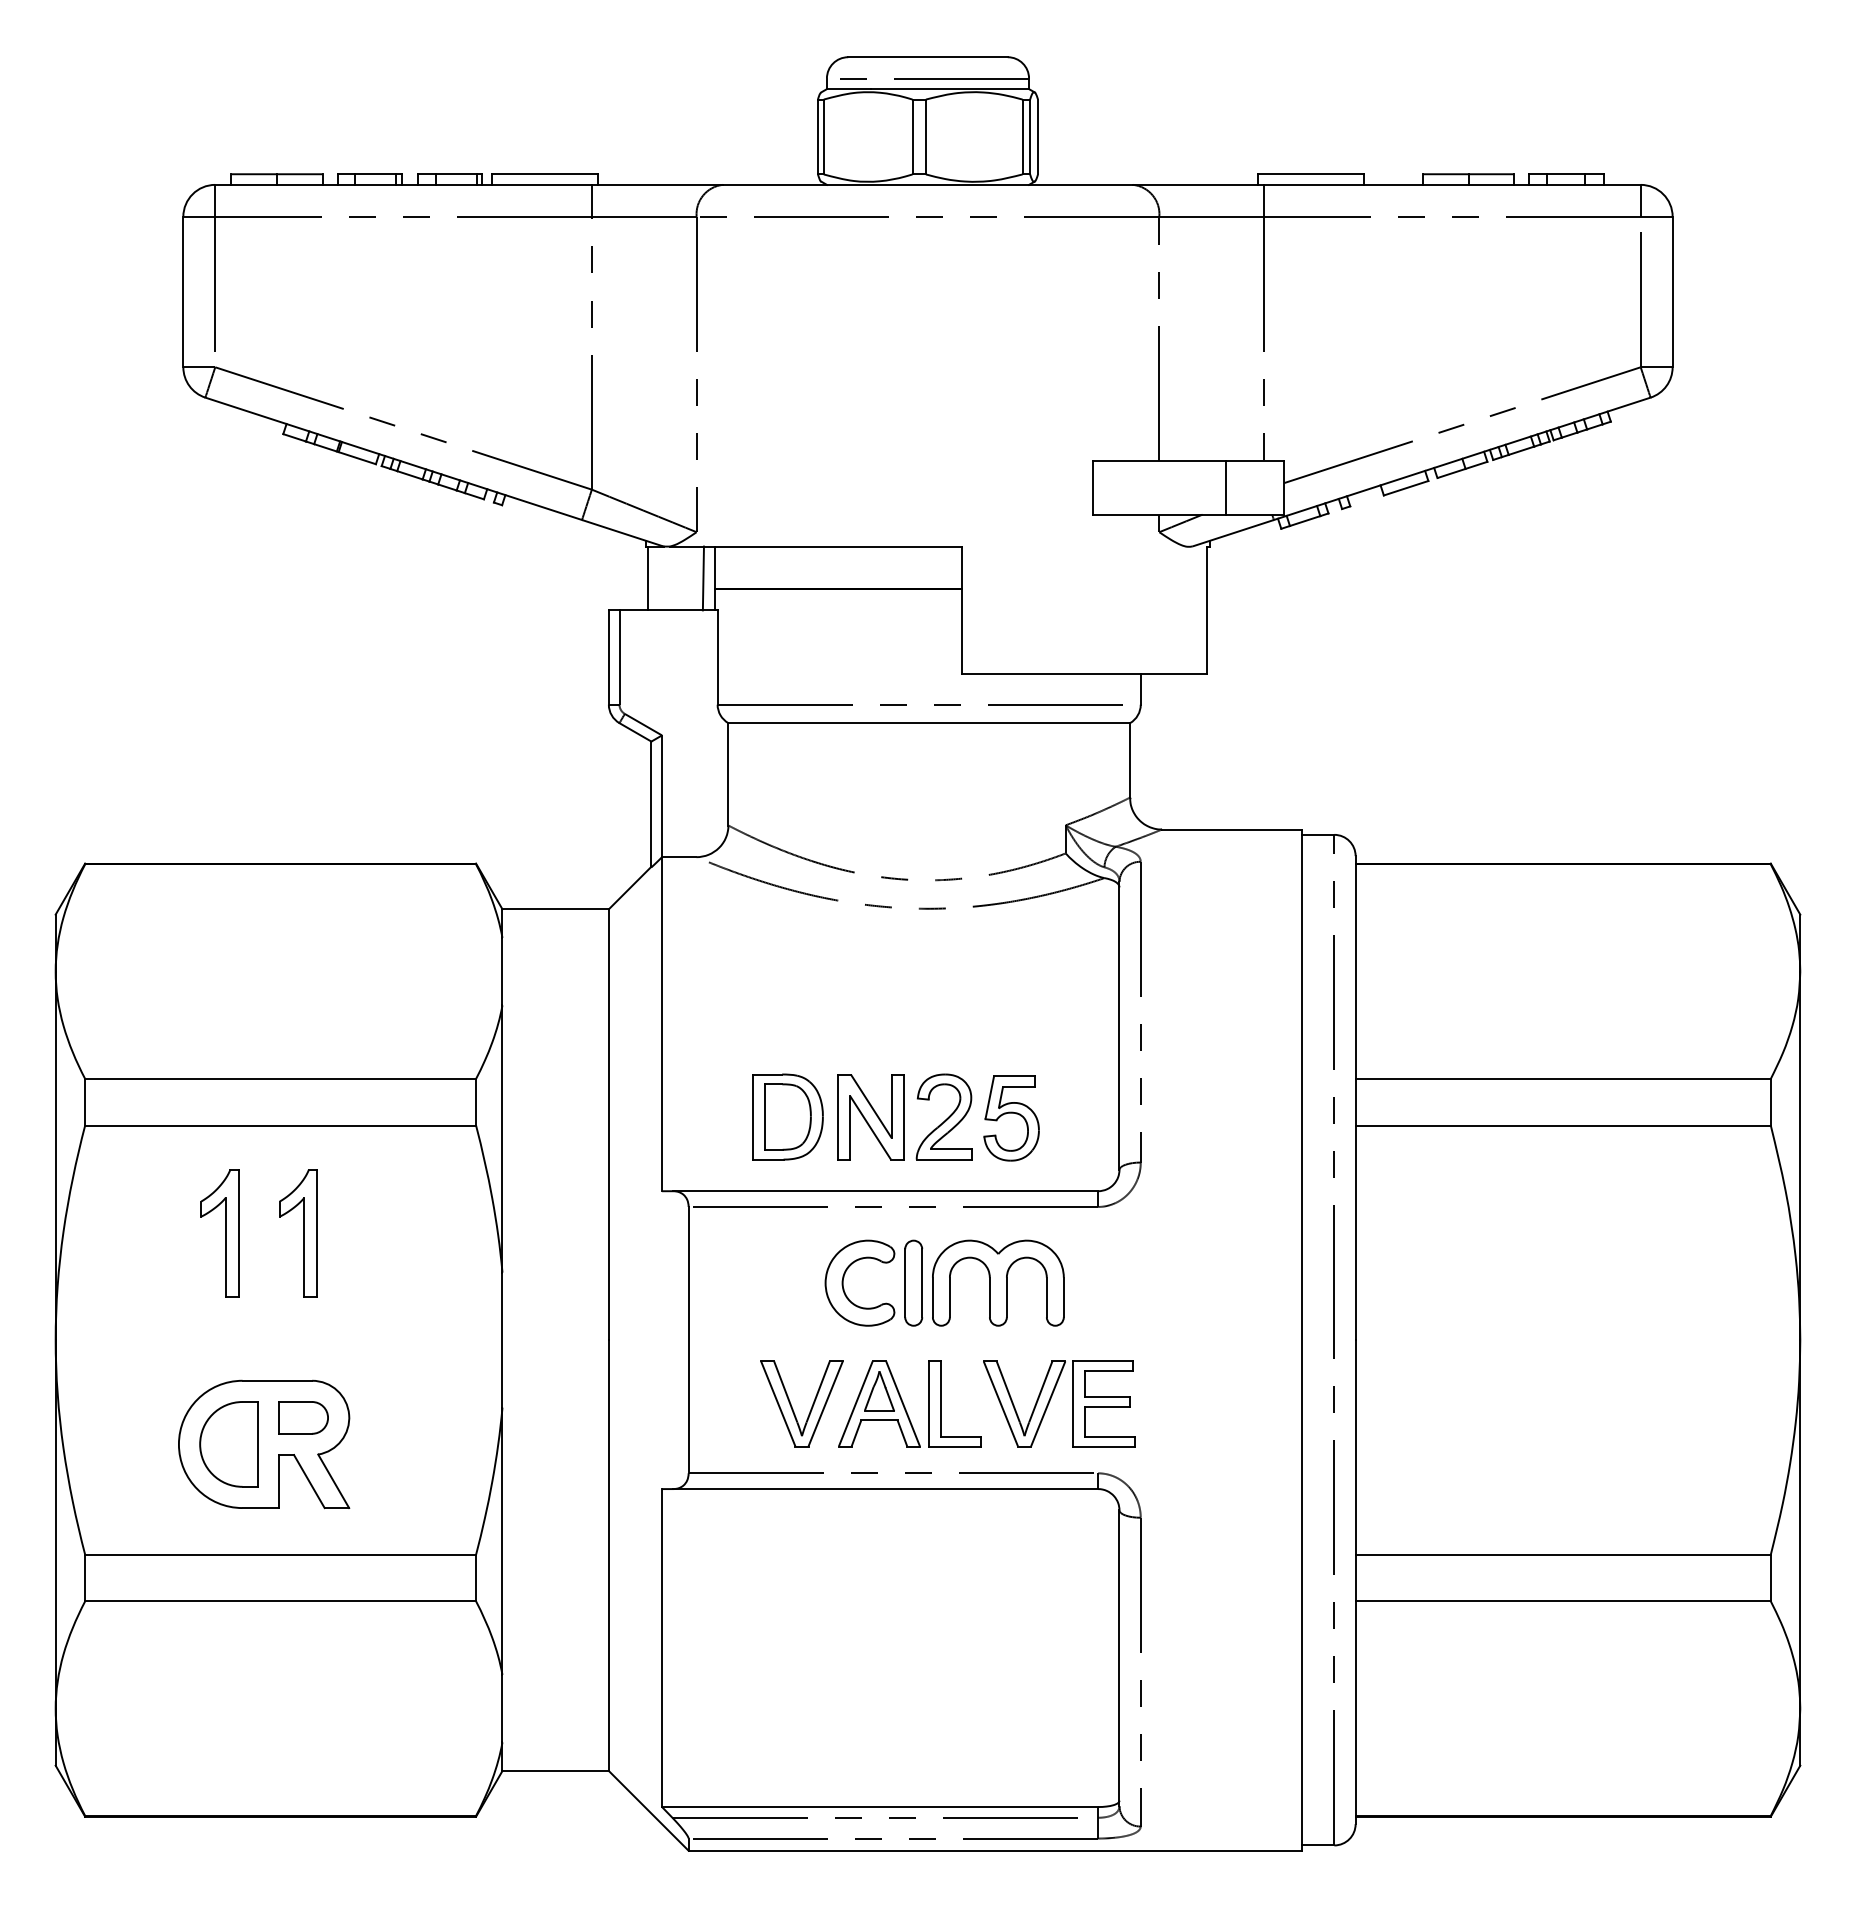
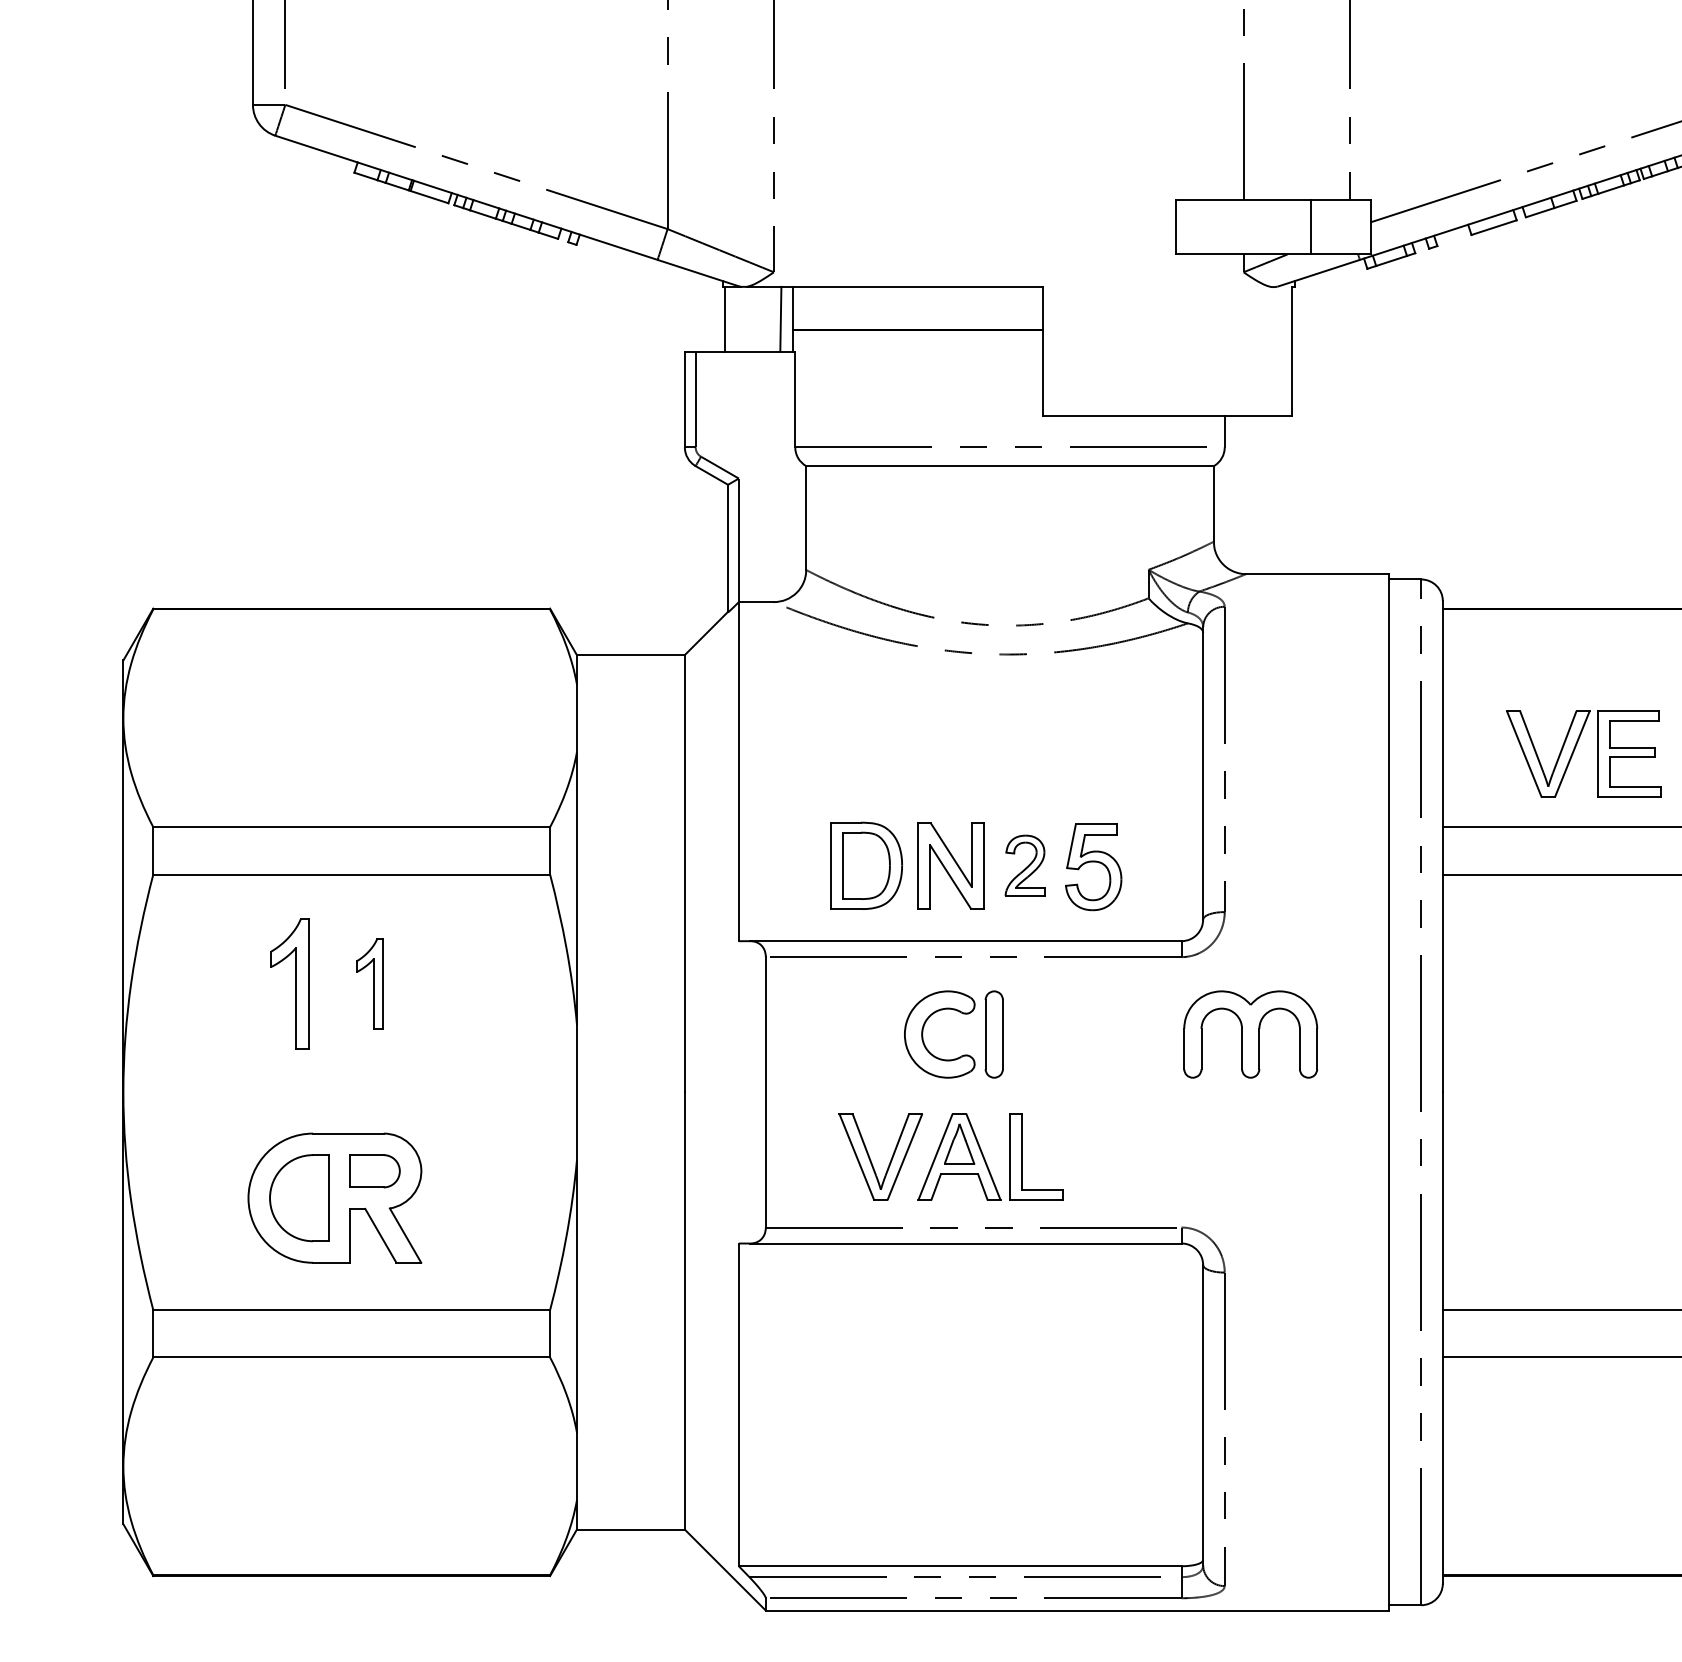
part: (943, 1116) -> (1024, 865), size x0.7
part: (298, 1233) -> (369, 984), size x0.7
part: (998, 1282) -> (1250, 1033), moved
part: (1050, 1401) -> (1574, 751), moved

